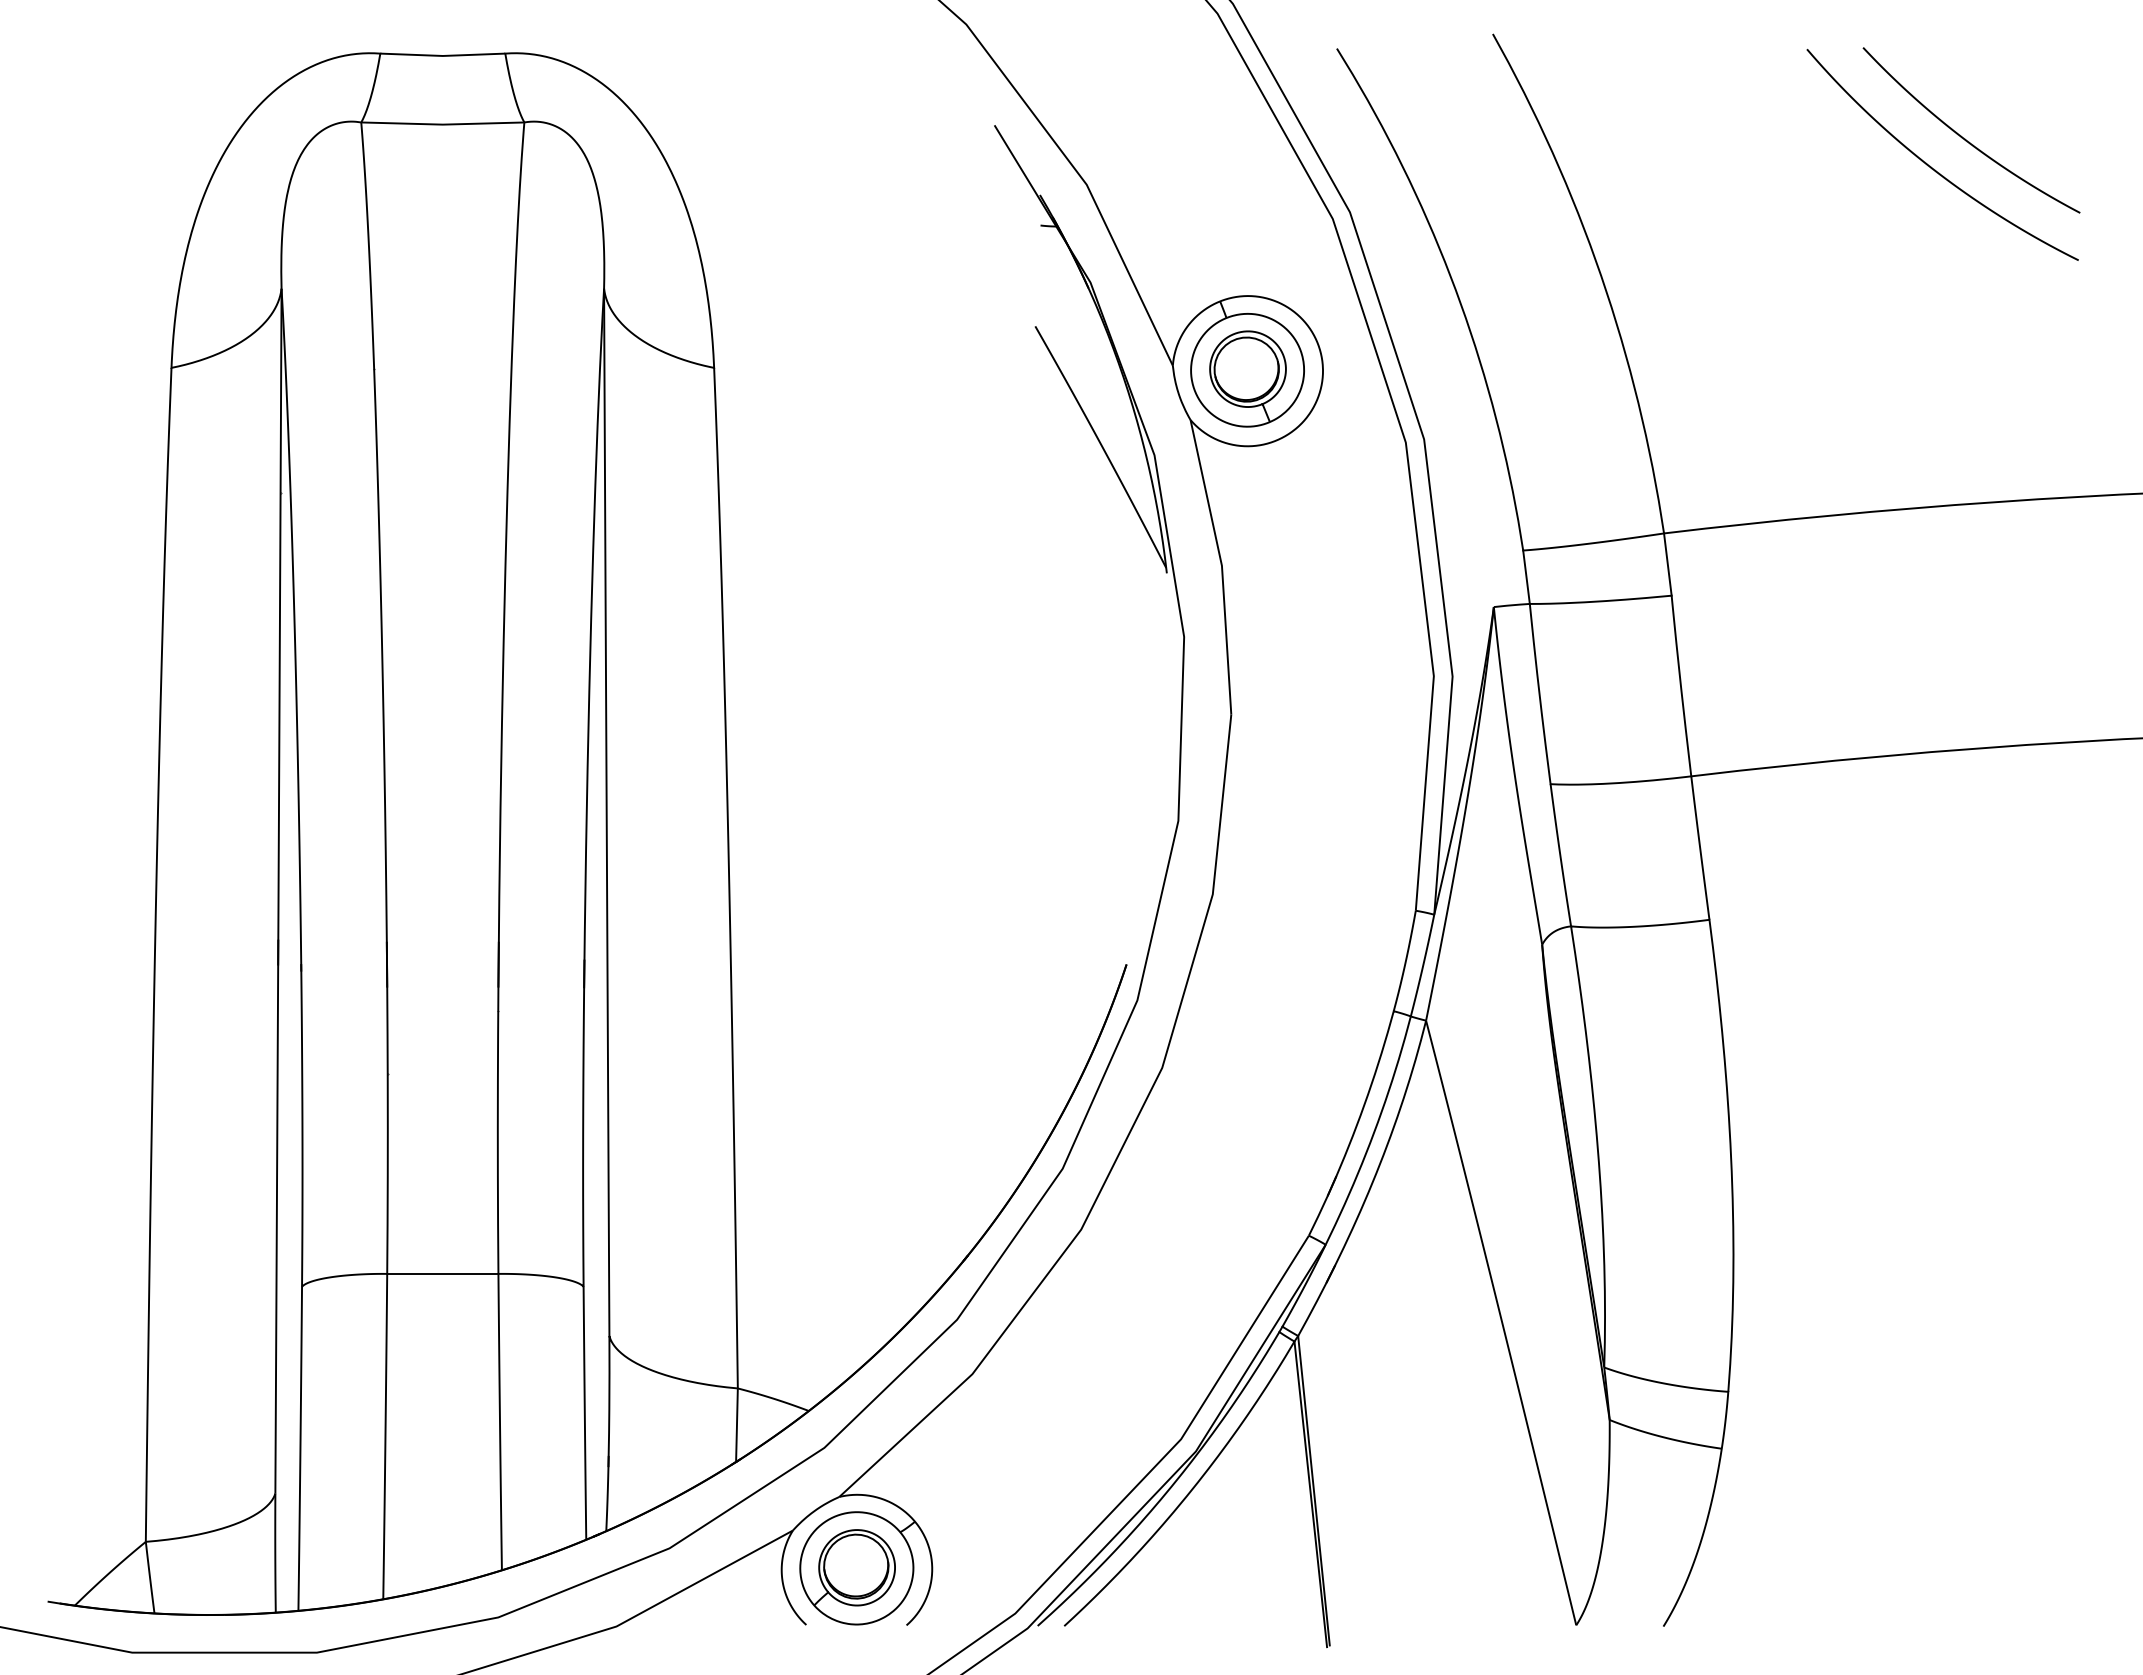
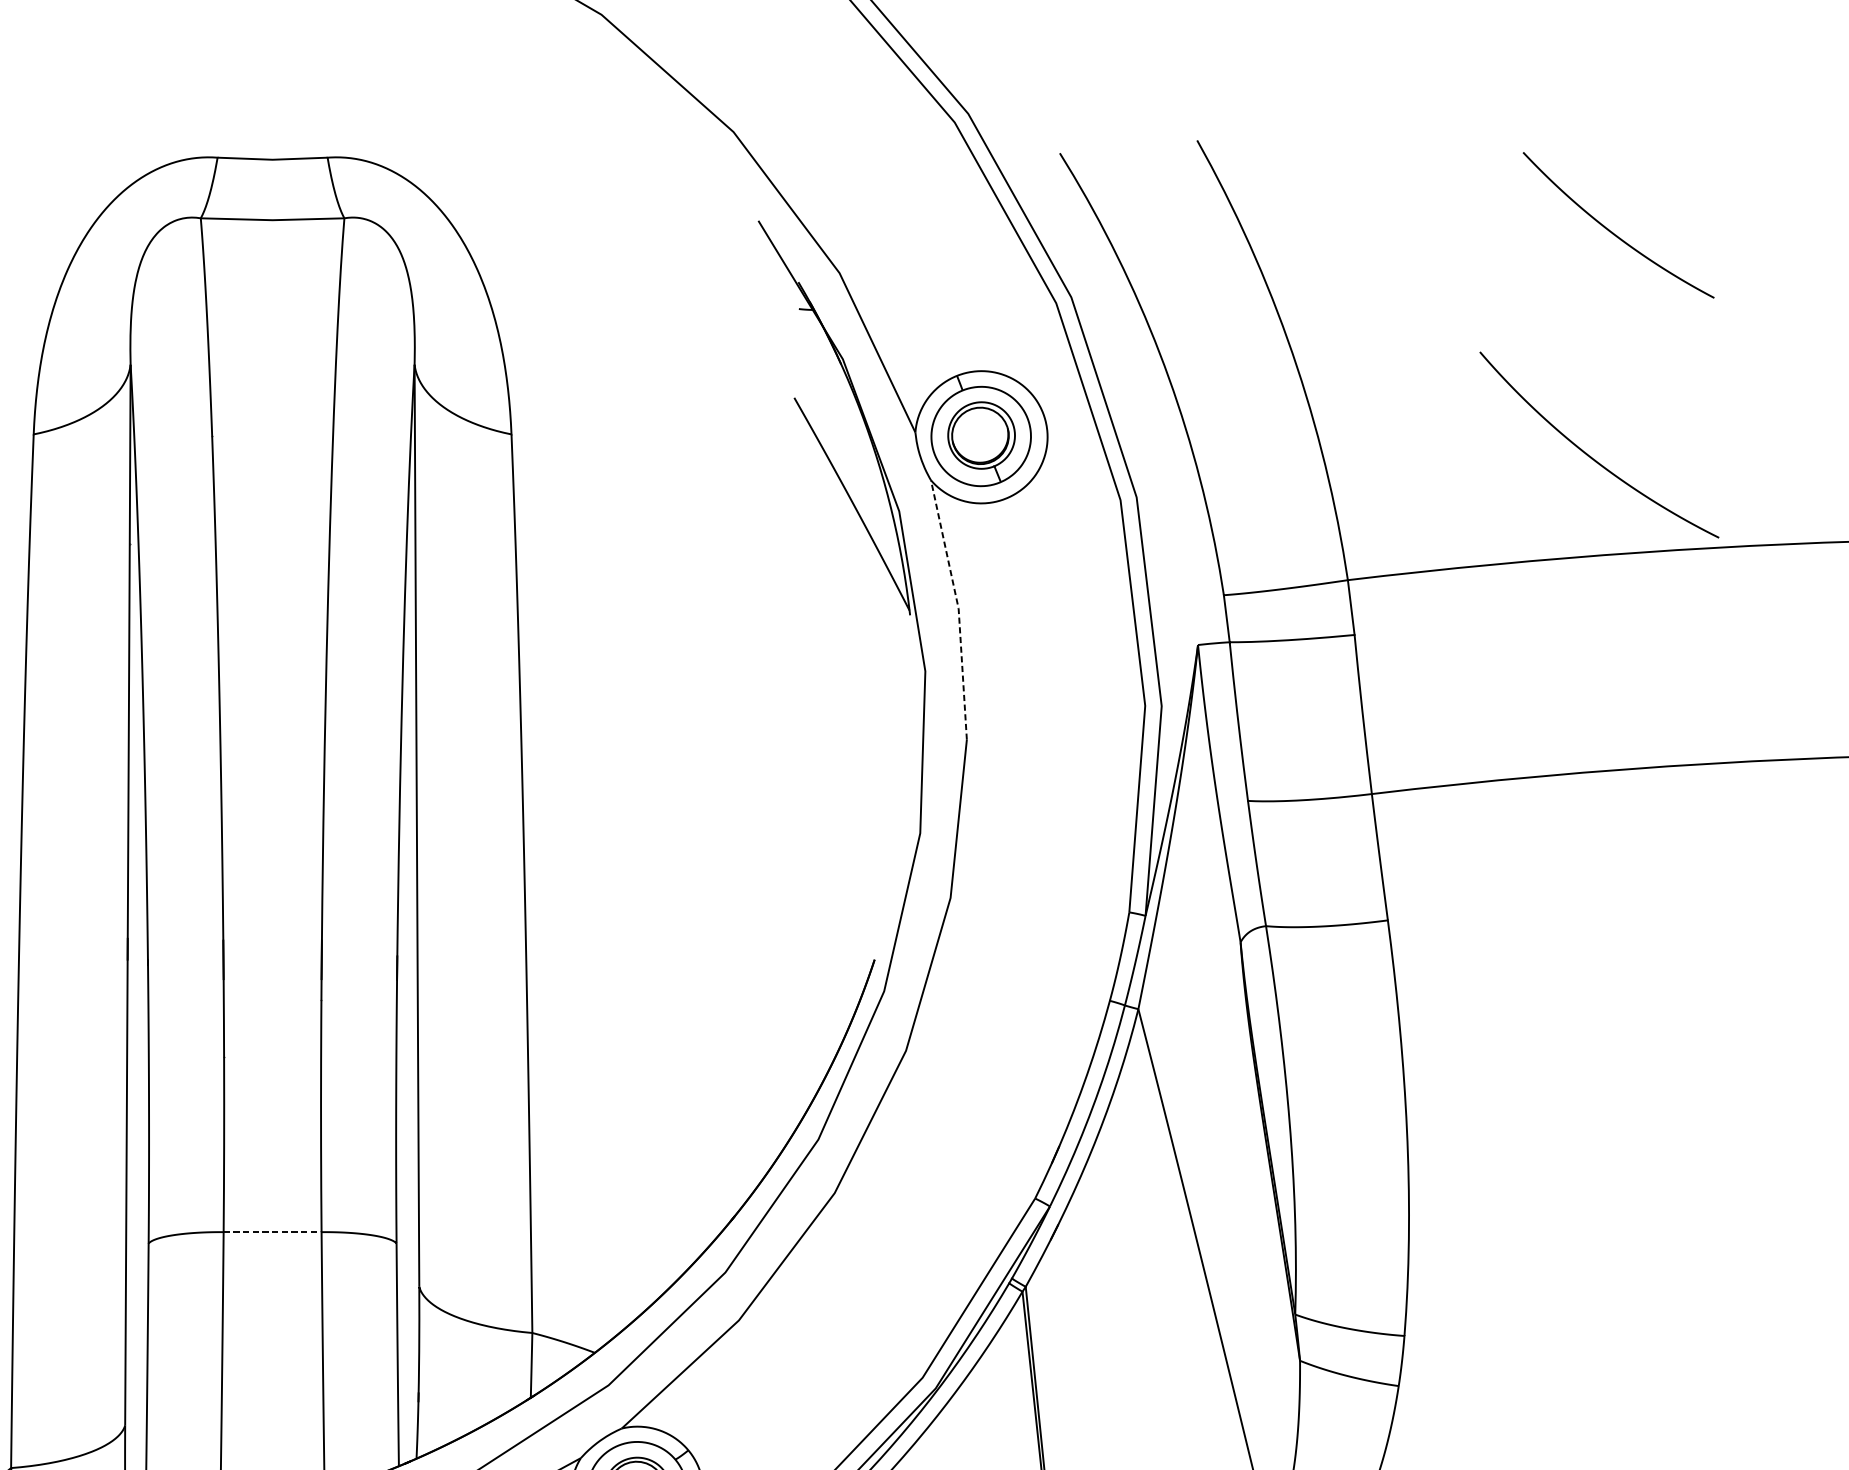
curve: (1930, 165) -> (1588, 454), moved
line: (1221, 565) -> (958, 608), solid -> dashed
line: (442, 1273) -> (272, 1231), solid -> dashed

